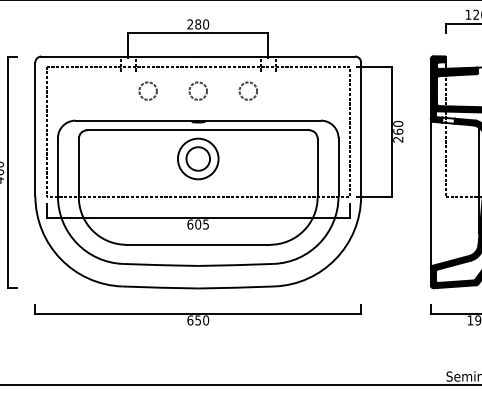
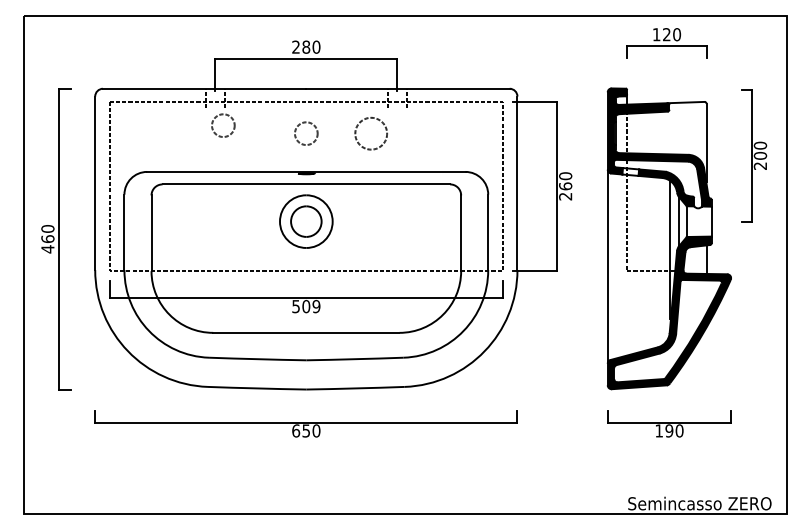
circle: (148, 91) -> (223, 125), moved
circle: (248, 91) -> (371, 133), size x1.4
text: (198, 224) -> (306, 306), 605 -> 509

